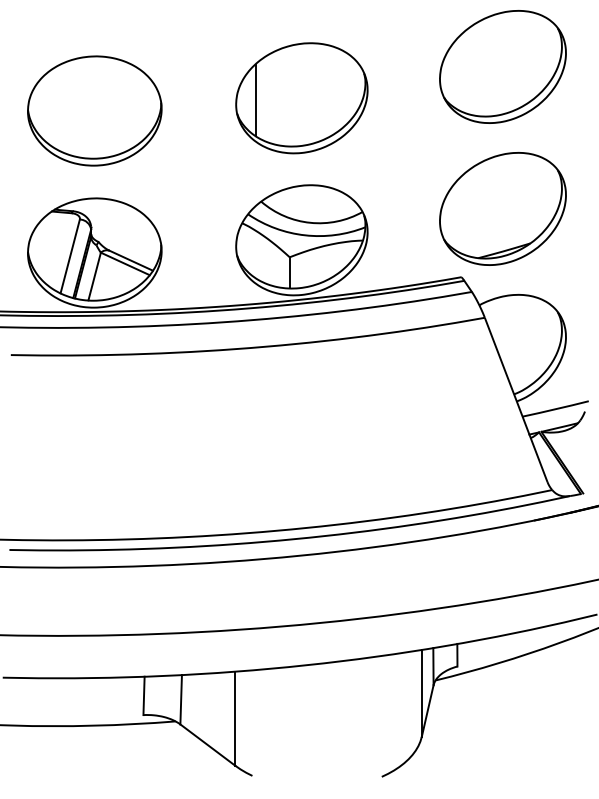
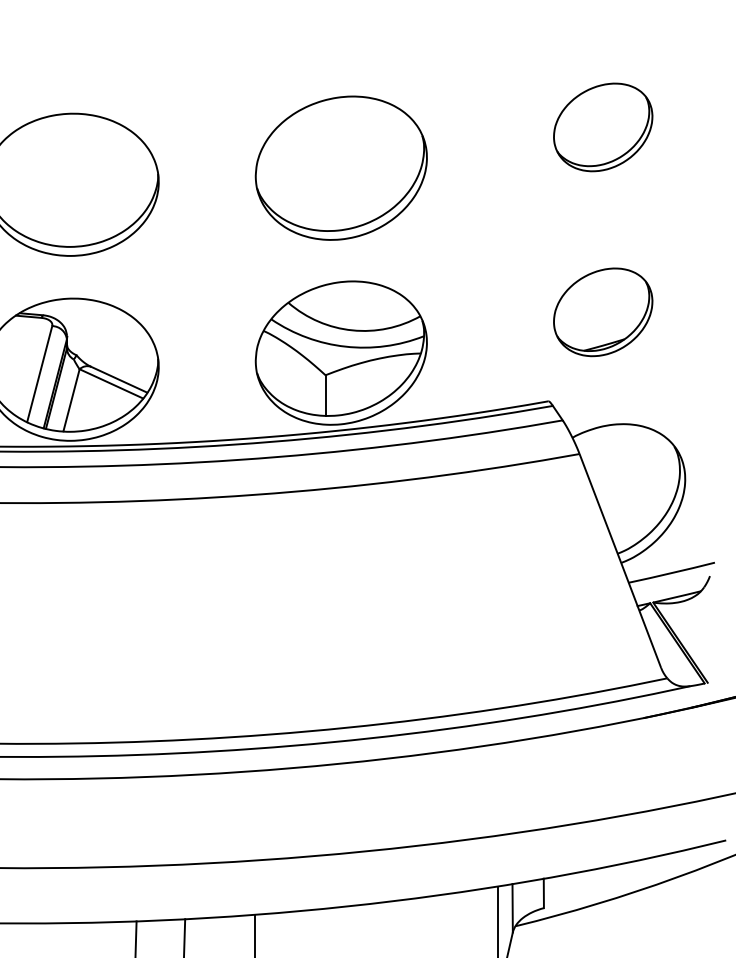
part: (502, 66) -> (602, 126), size x0.6
line: (255, 99) -> (280, 169), removed
part: (502, 208) -> (602, 311), size x0.6

